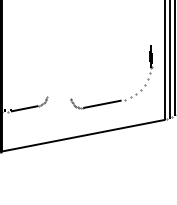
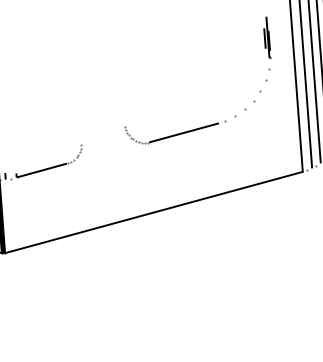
part: (115, 100) -> (207, 124), moved

